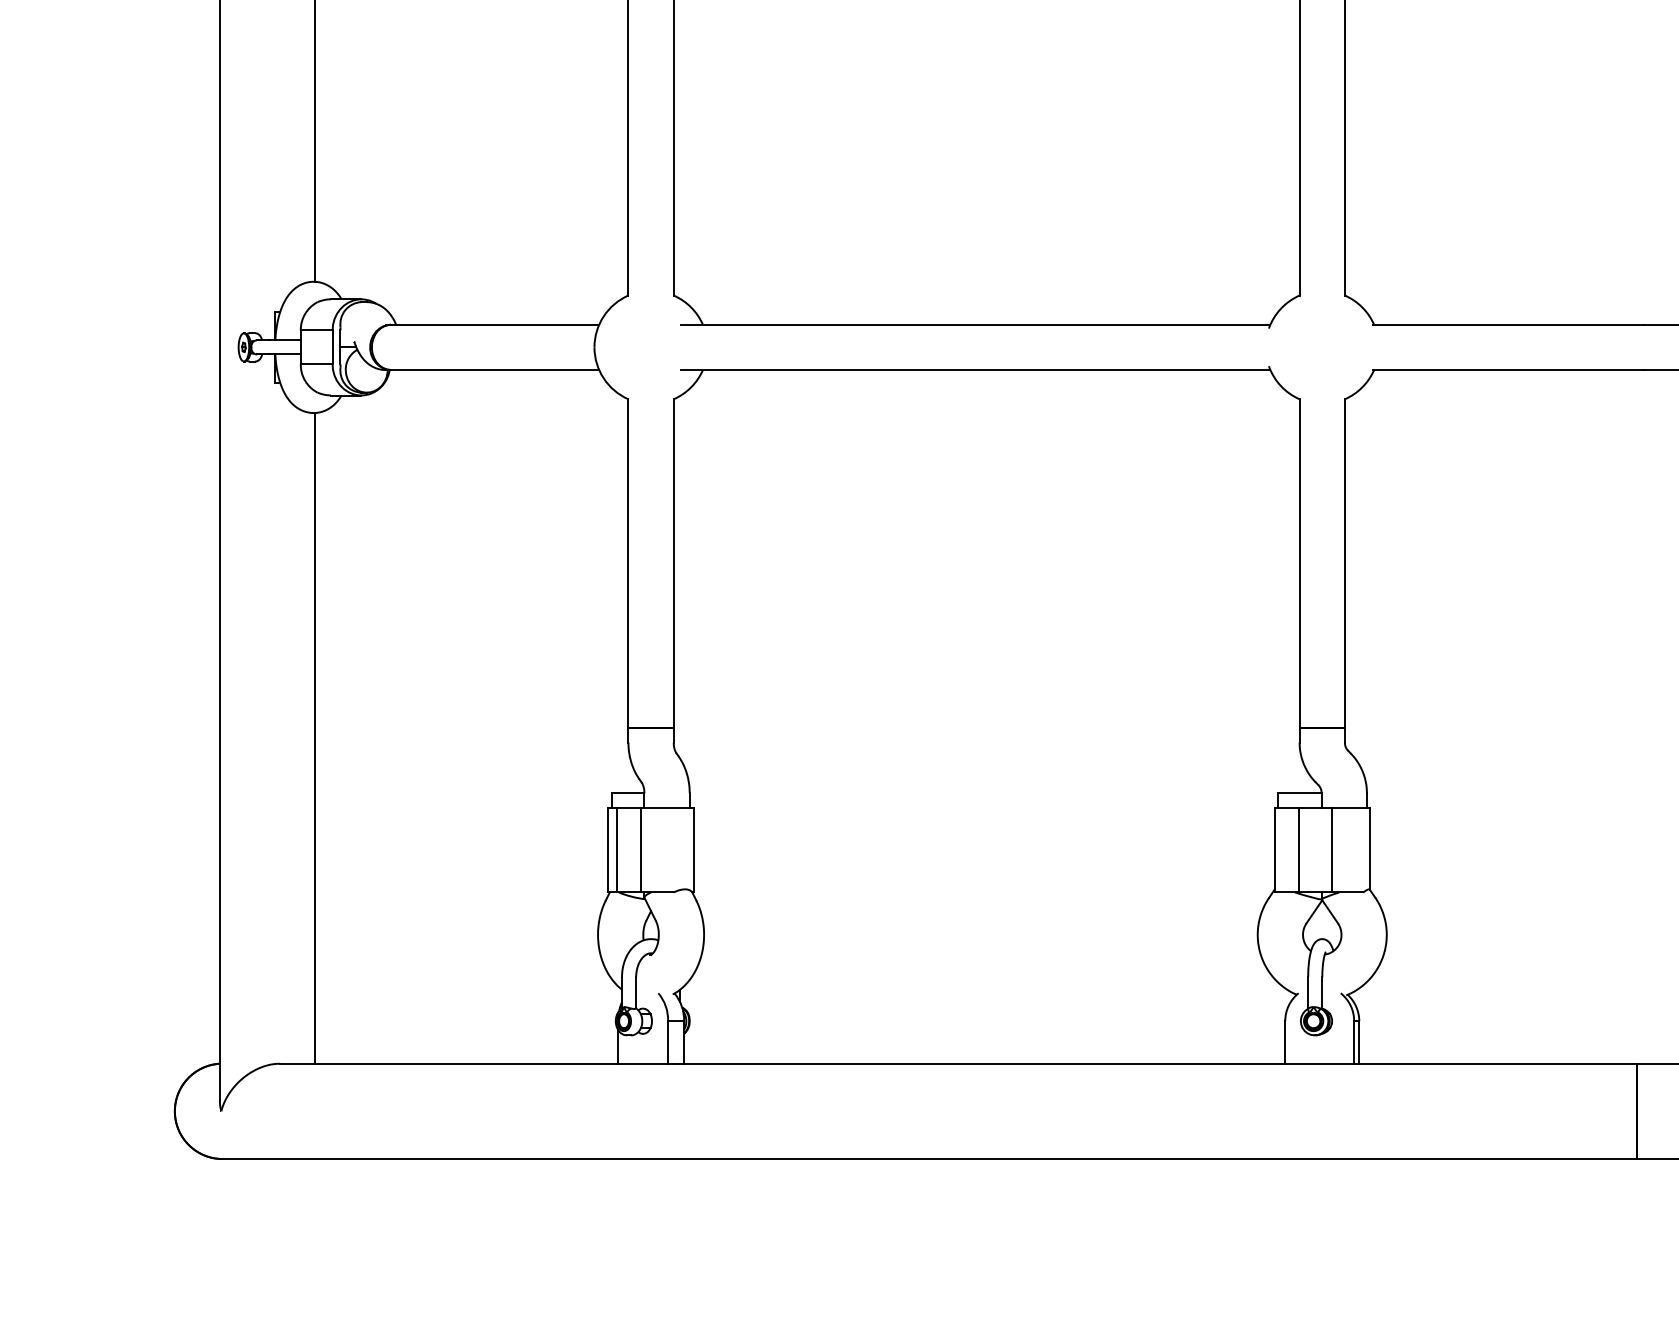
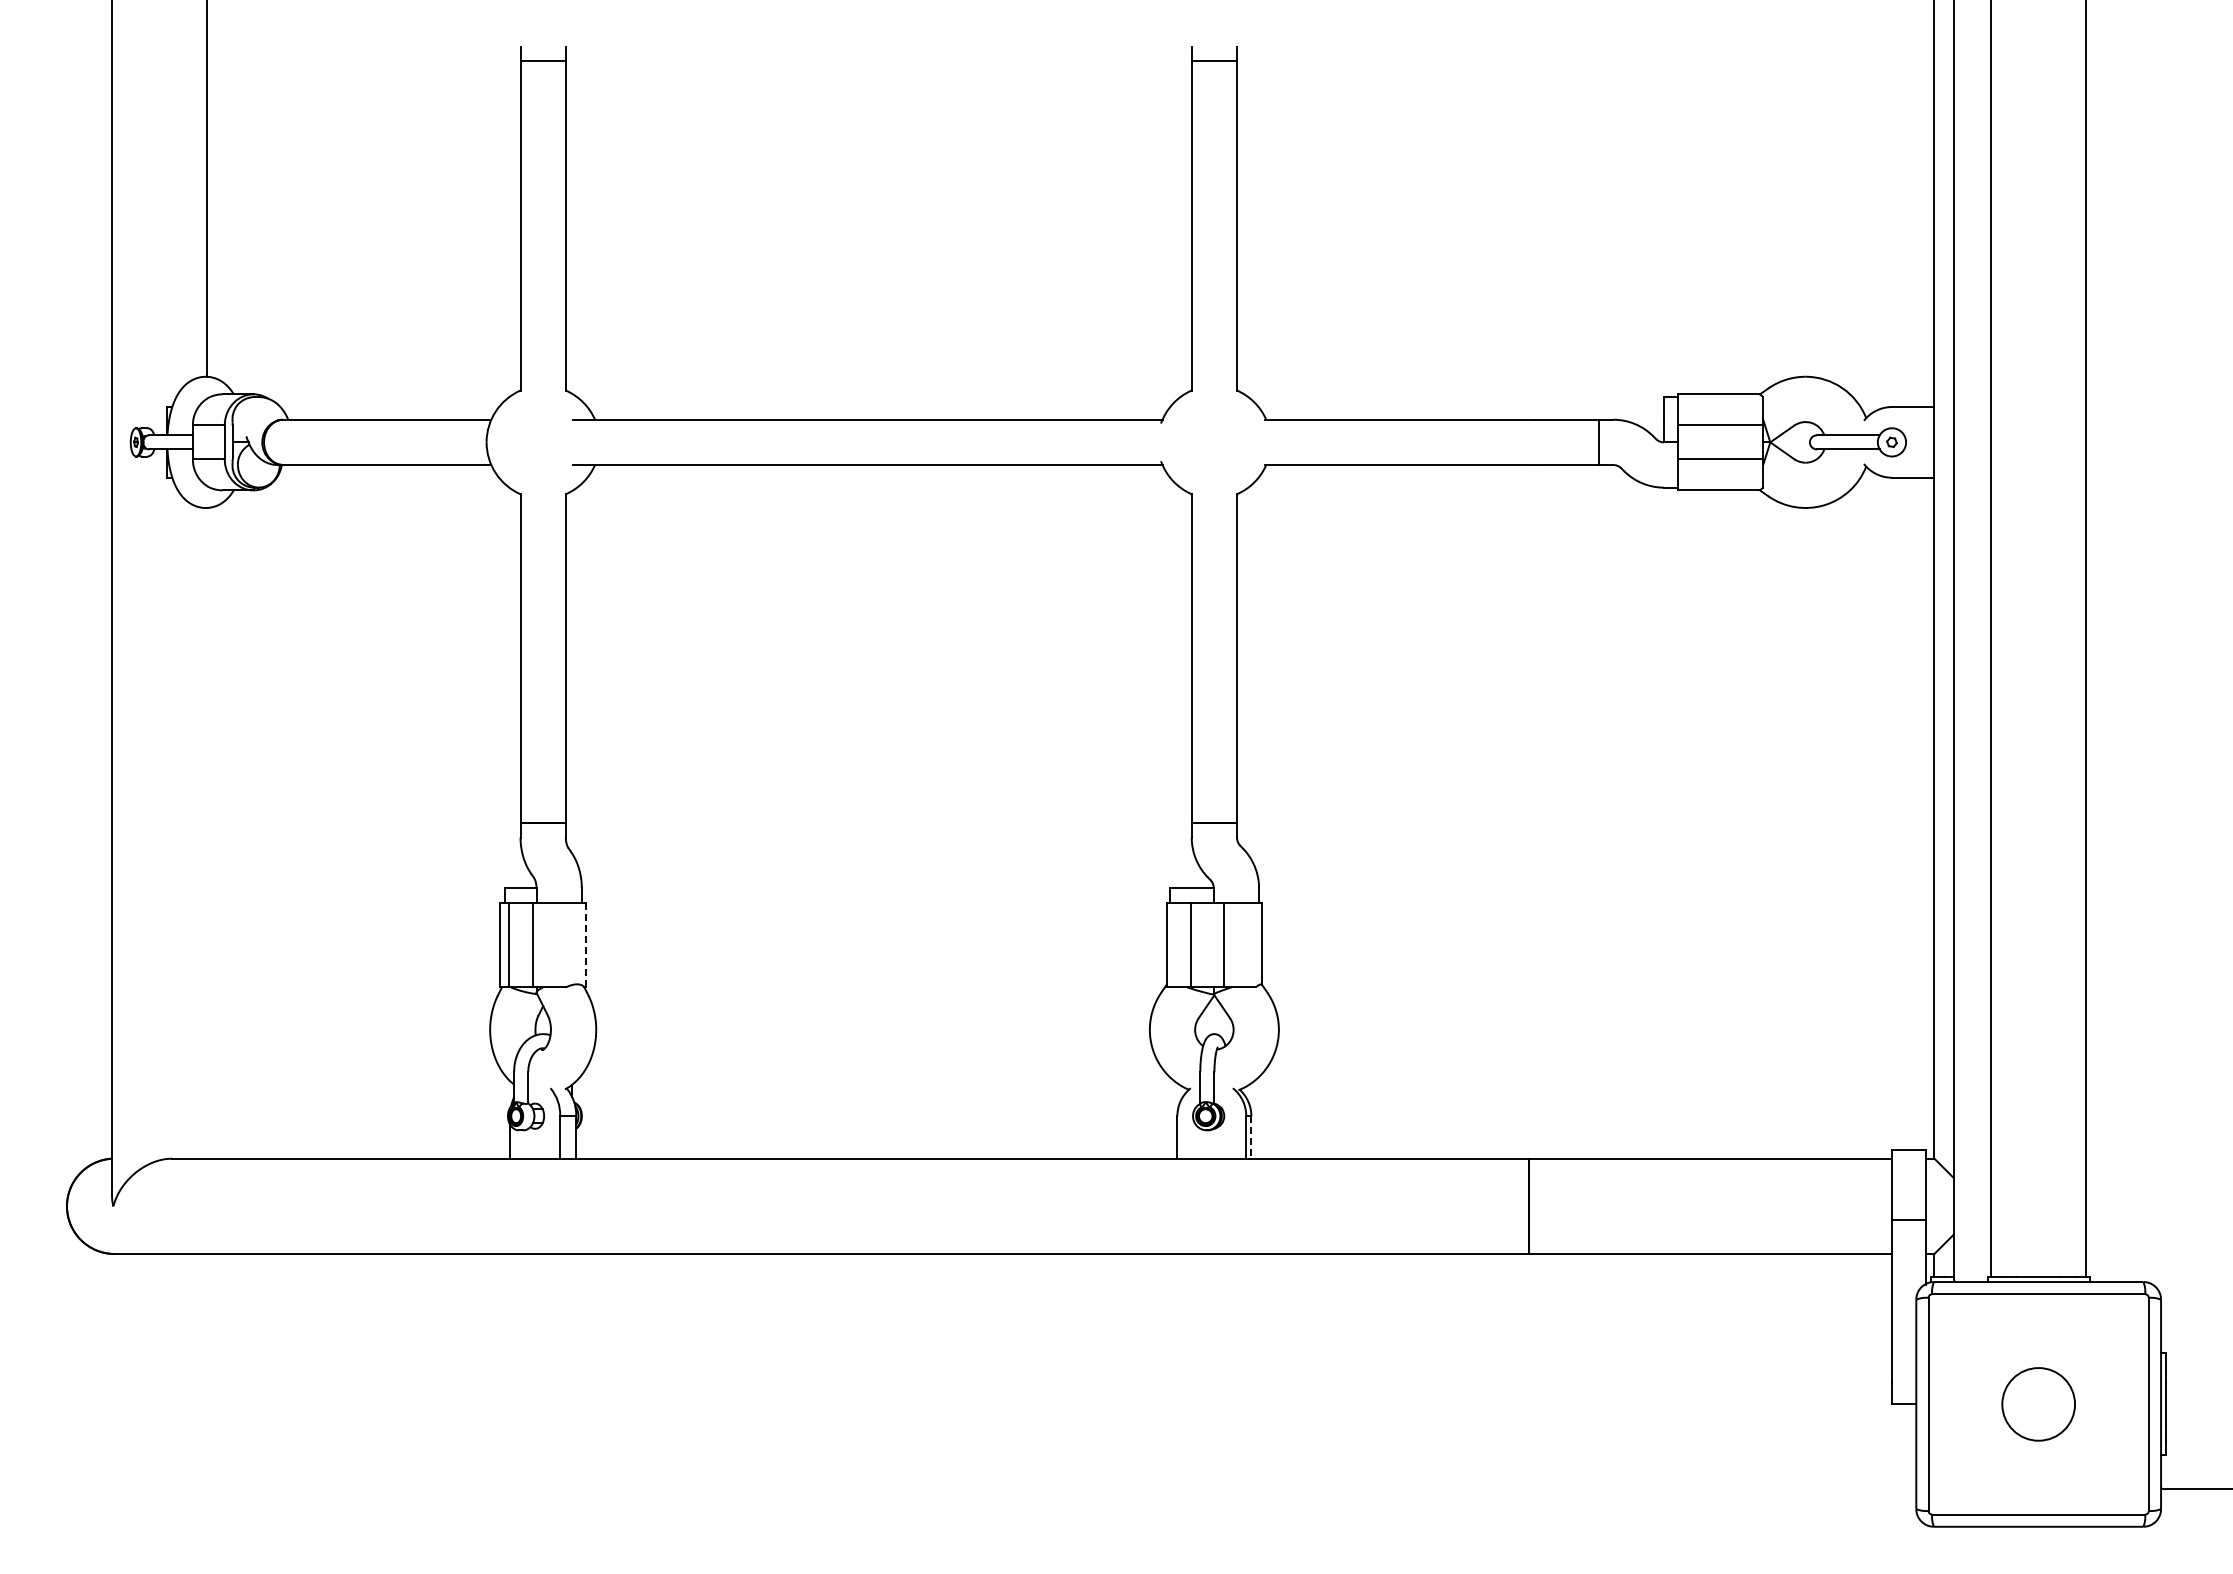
line: (315, 737) -> (207, 832), removed
line: (694, 849) -> (586, 944), solid -> dashed
line: (1359, 1042) -> (1251, 1137), solid -> dashed

